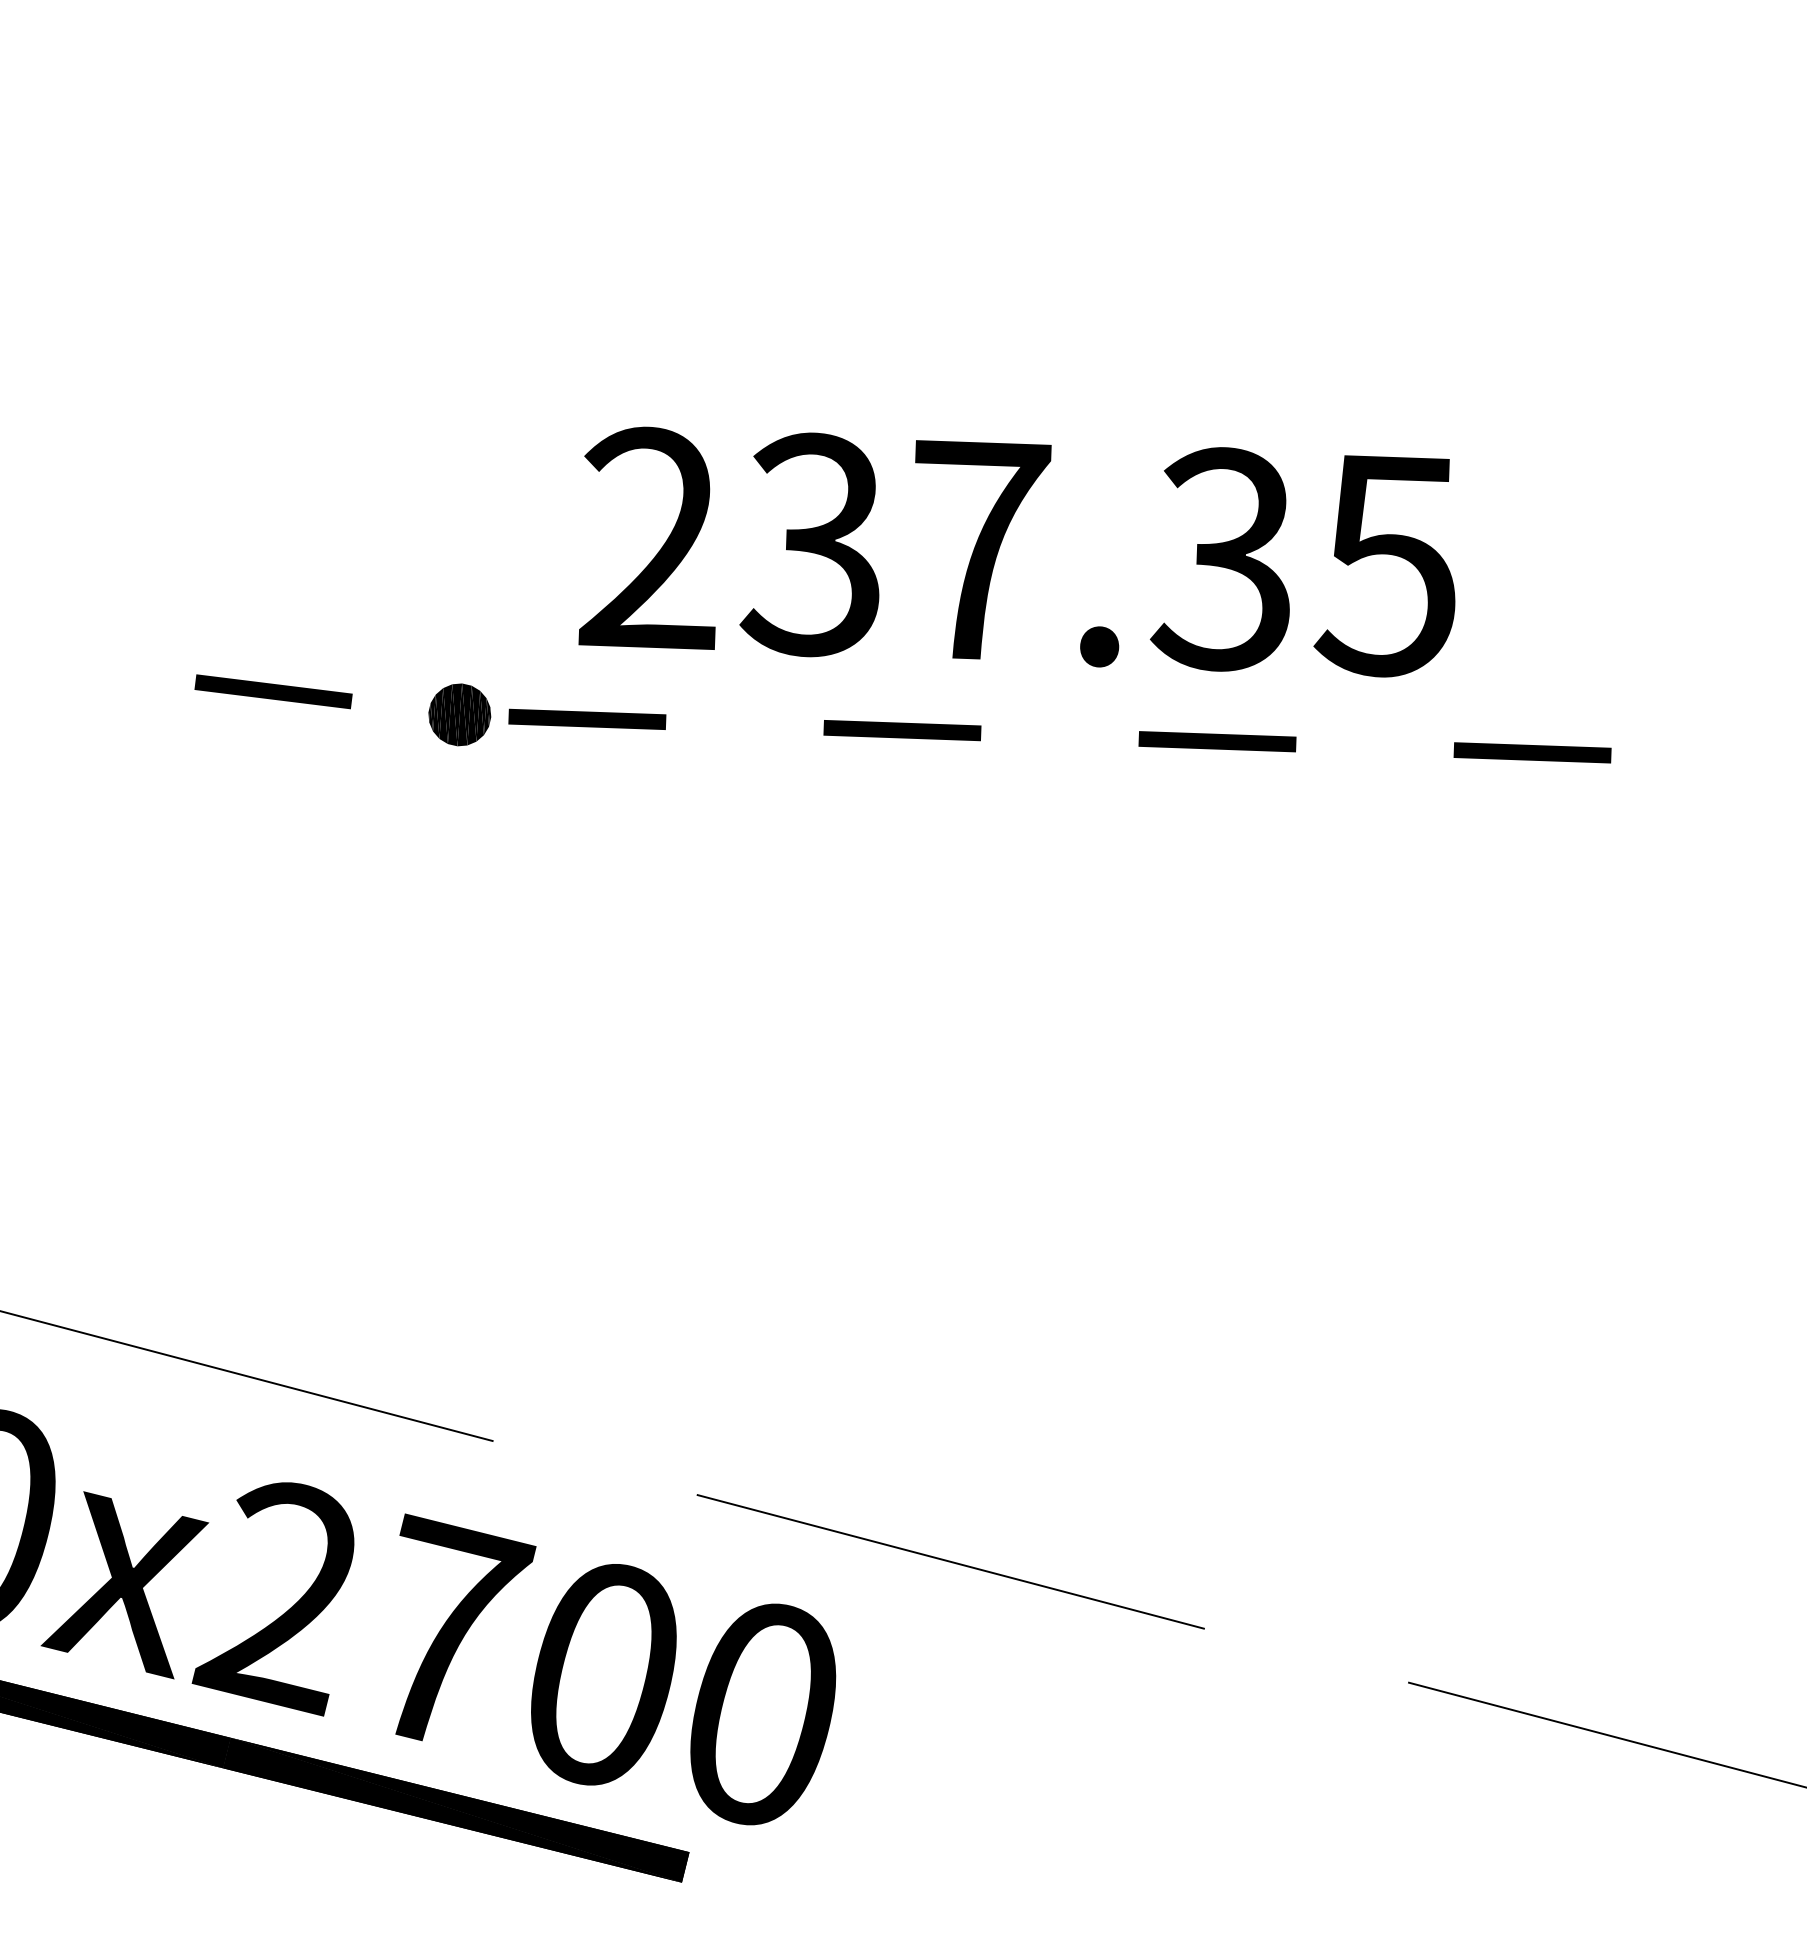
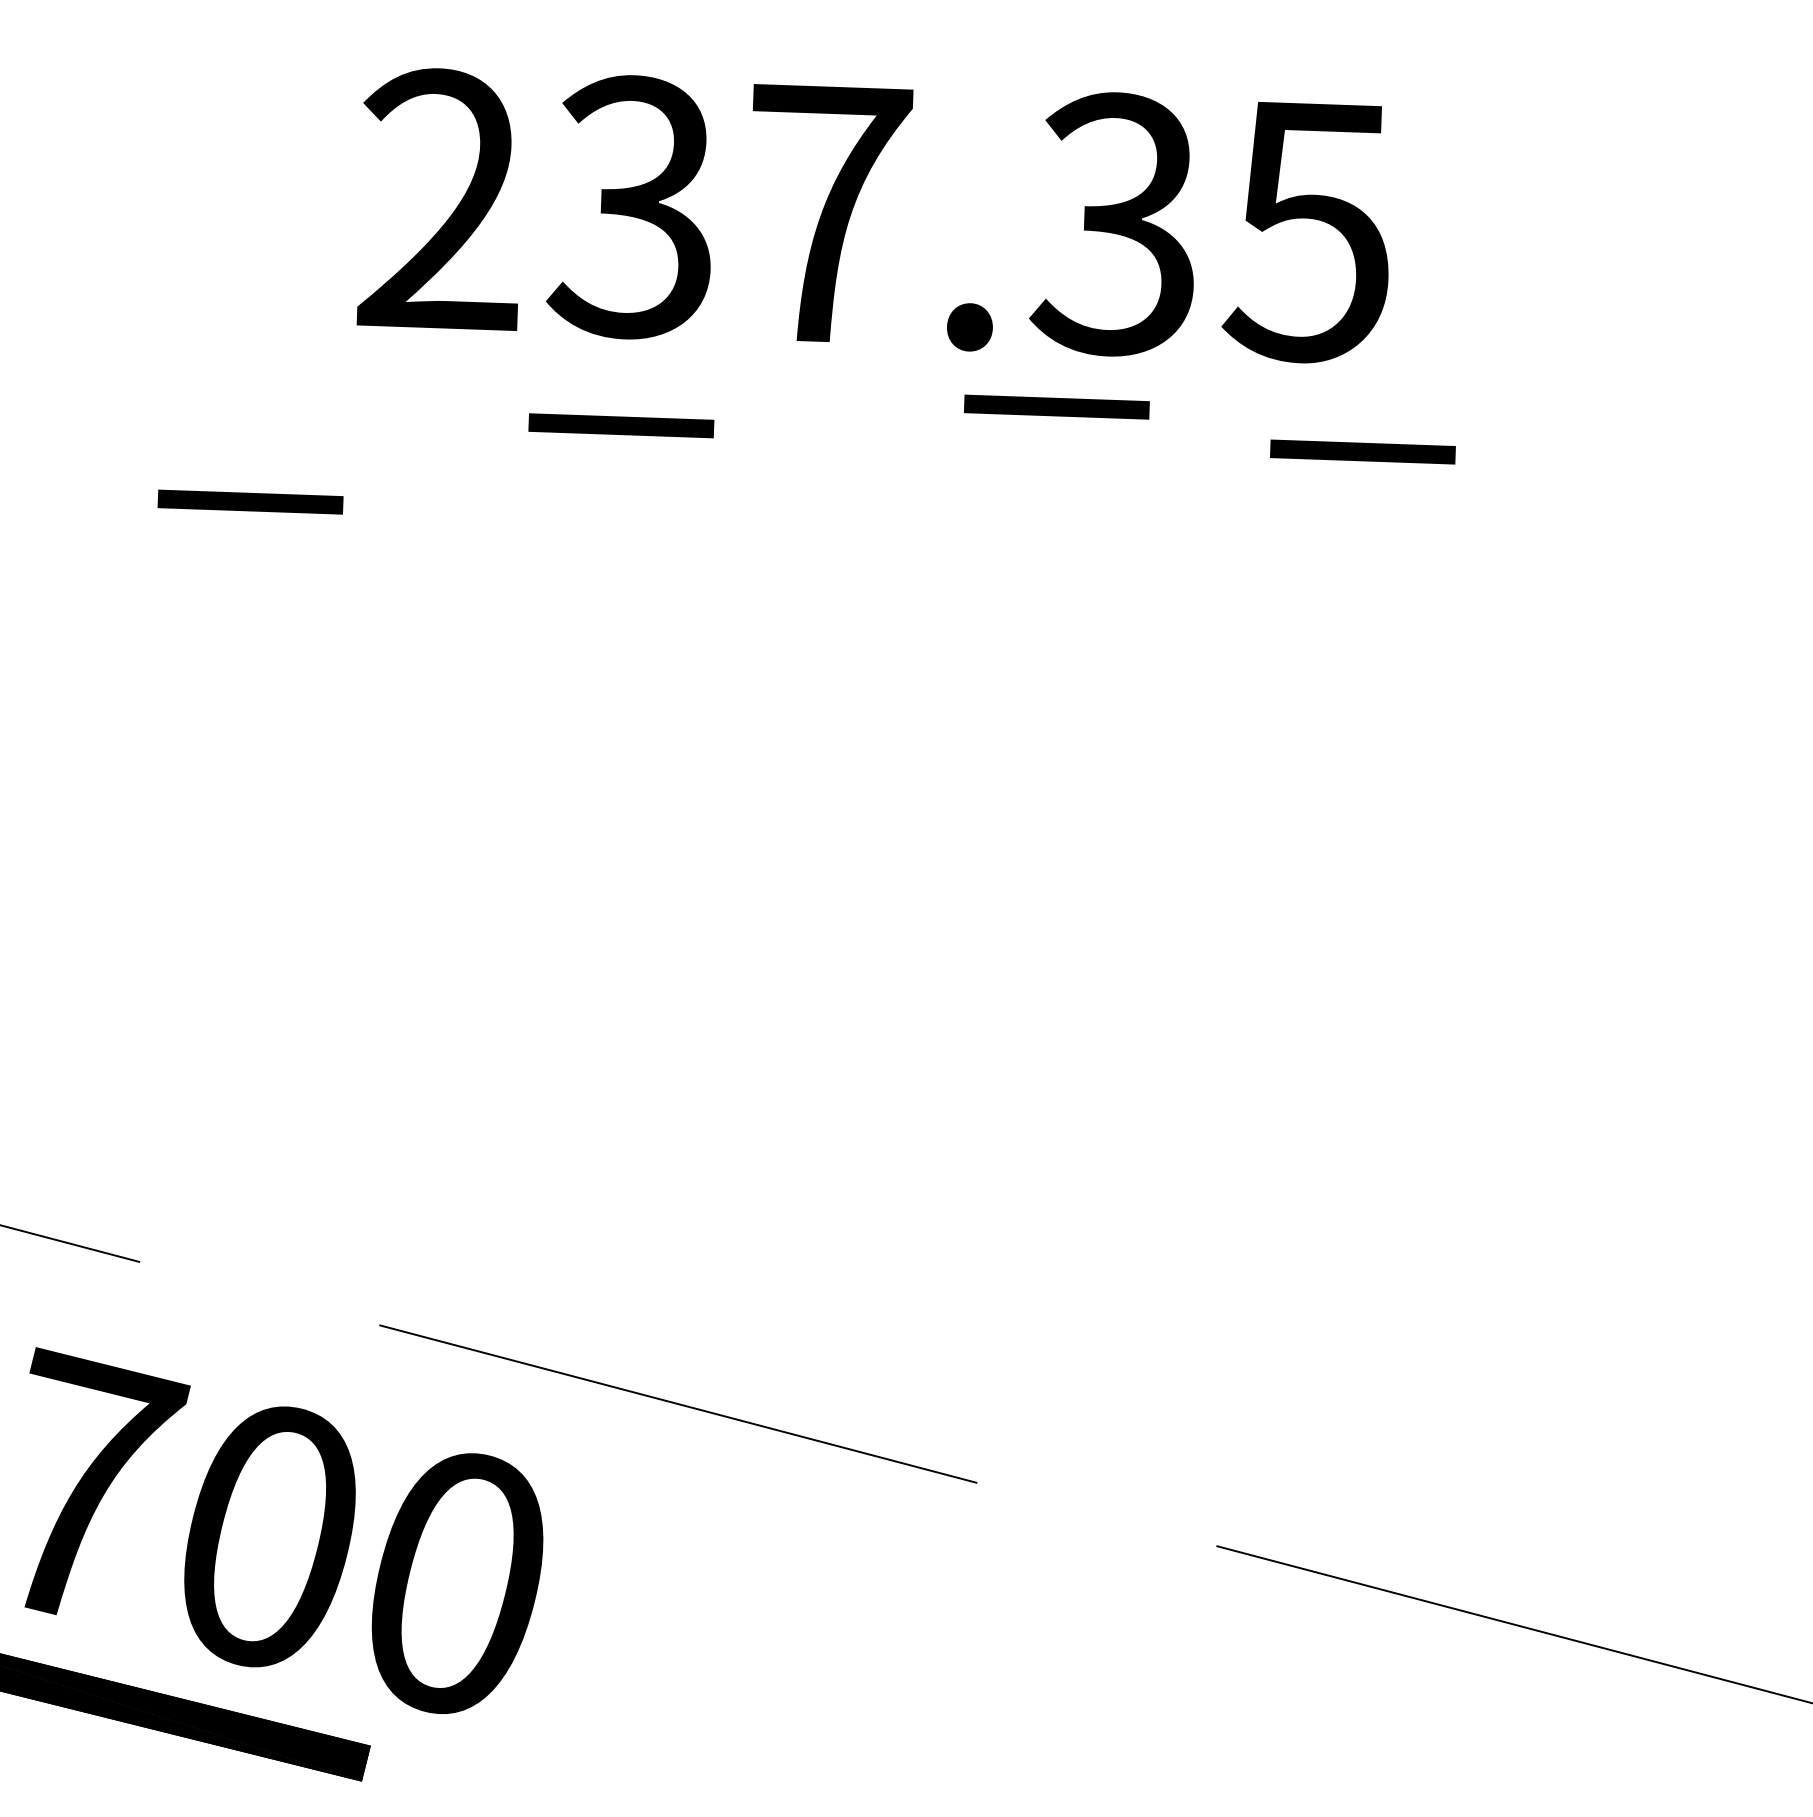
text: (1016, 551) -> (872, 215), moved
part: (459, 714) -> (100, 406), removed
line: (587, 718) -> (250, 501), moved
line: (1217, 741) -> (1056, 406), moved

